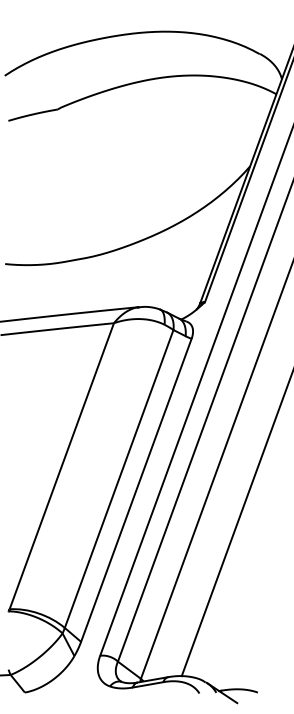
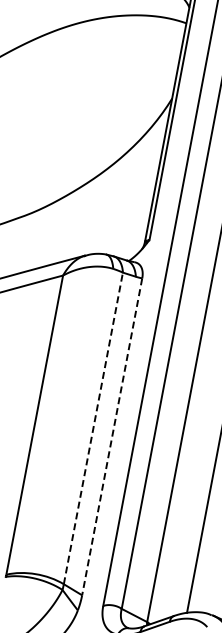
line: (119, 479) -> (93, 428), solid -> dashed
line: (136, 490) -> (112, 436), solid -> dashed

